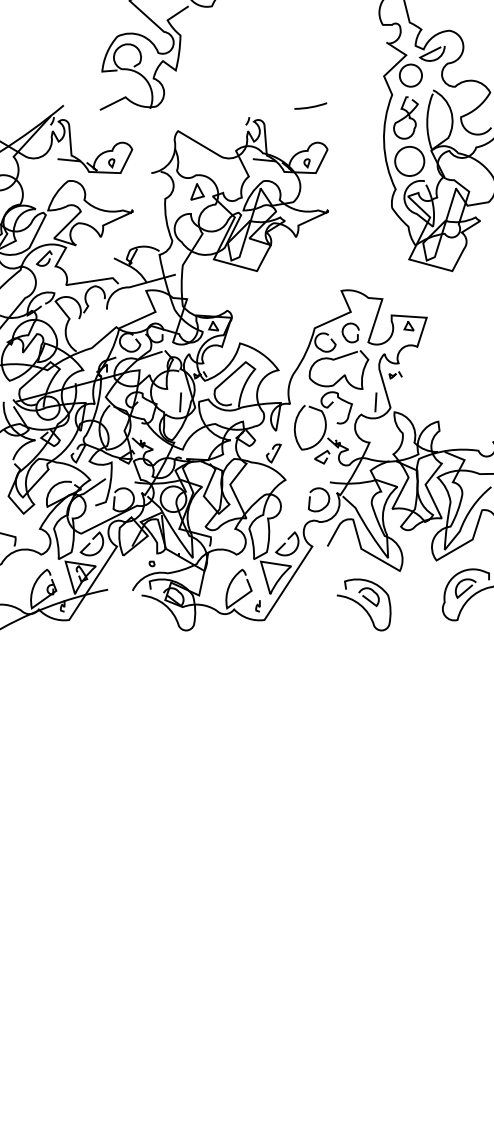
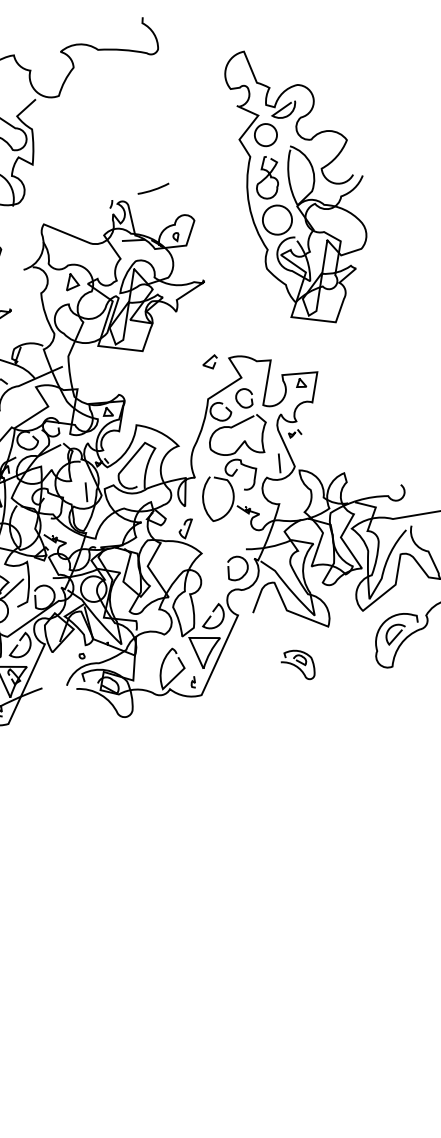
curve: (310, 106) -> (153, 189), moved
line: (322, 455) -> (210, 360), moved
part: (363, 604) -> (297, 665), size x0.6

